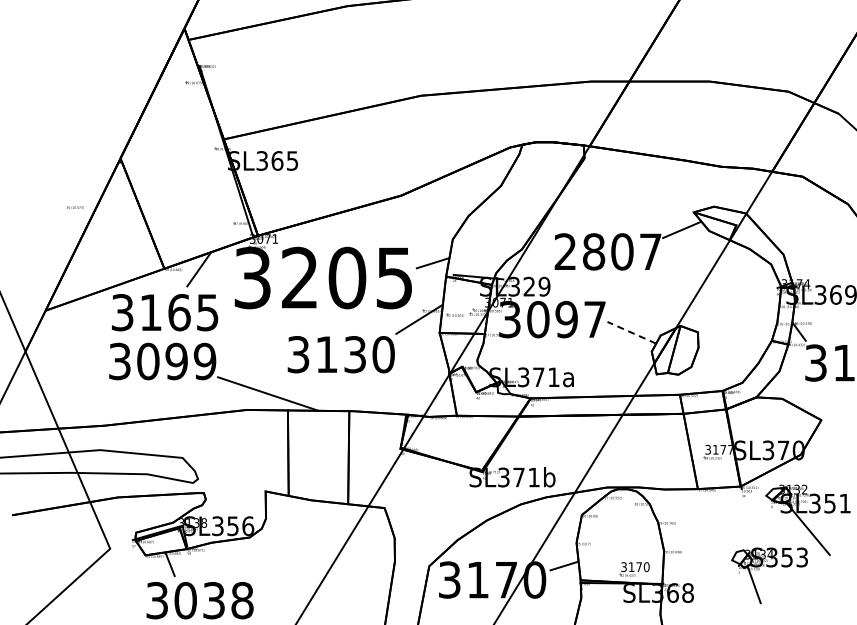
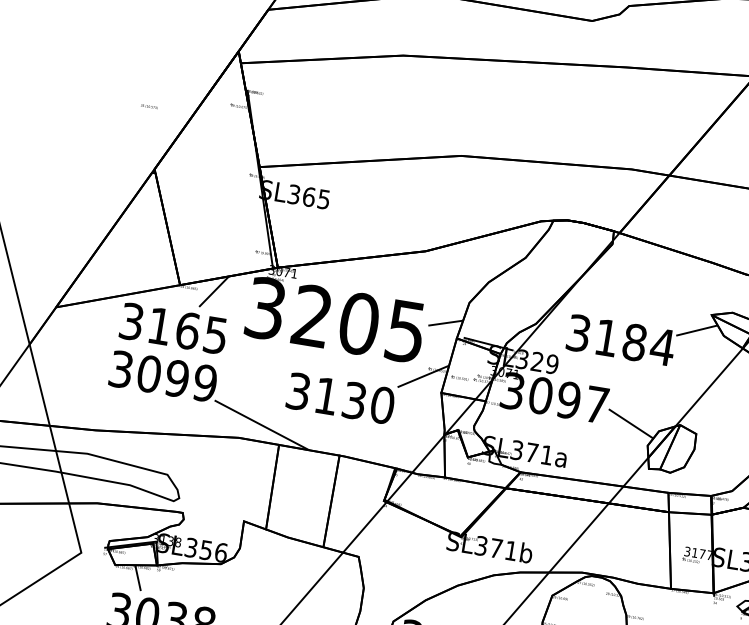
text: (75, 207) -> (149, 106), moved
text: (608, 251) -> (621, 339), 2807 -> 3184
line: (631, 332) -> (630, 423), dashed -> solid

